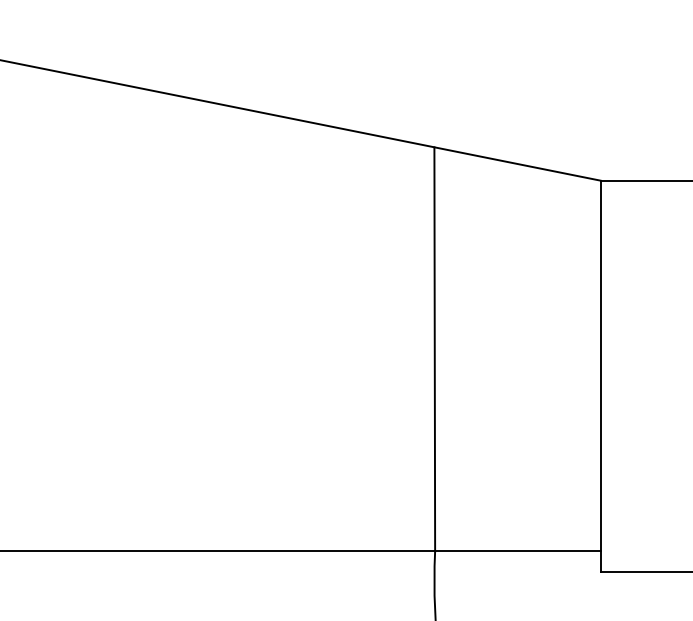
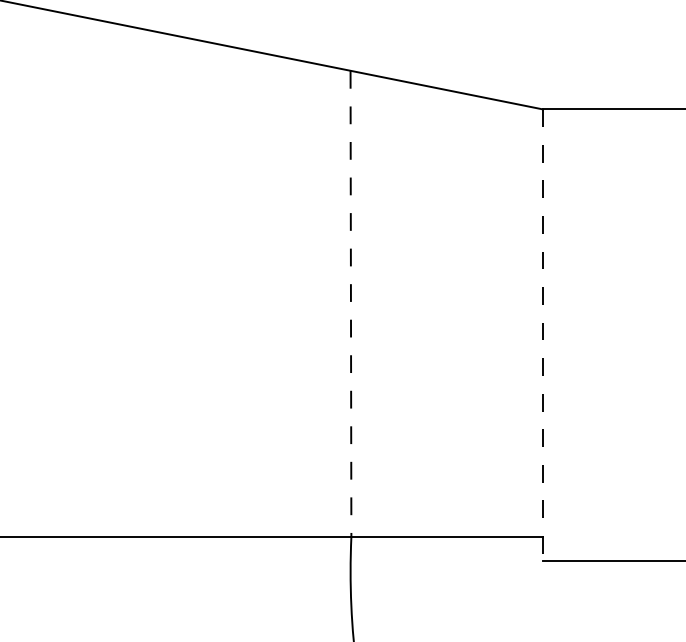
line: (434, 349) -> (350, 304), solid -> dashed
line: (601, 376) -> (543, 335), solid -> dashed

